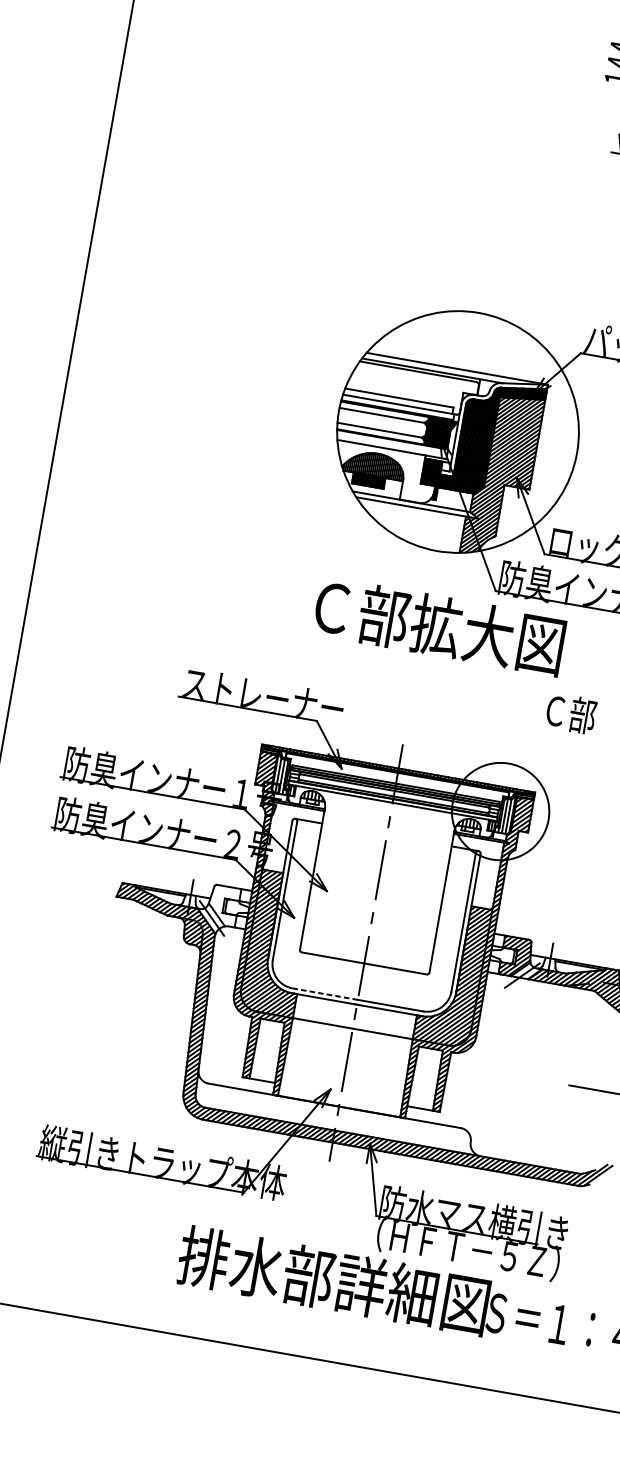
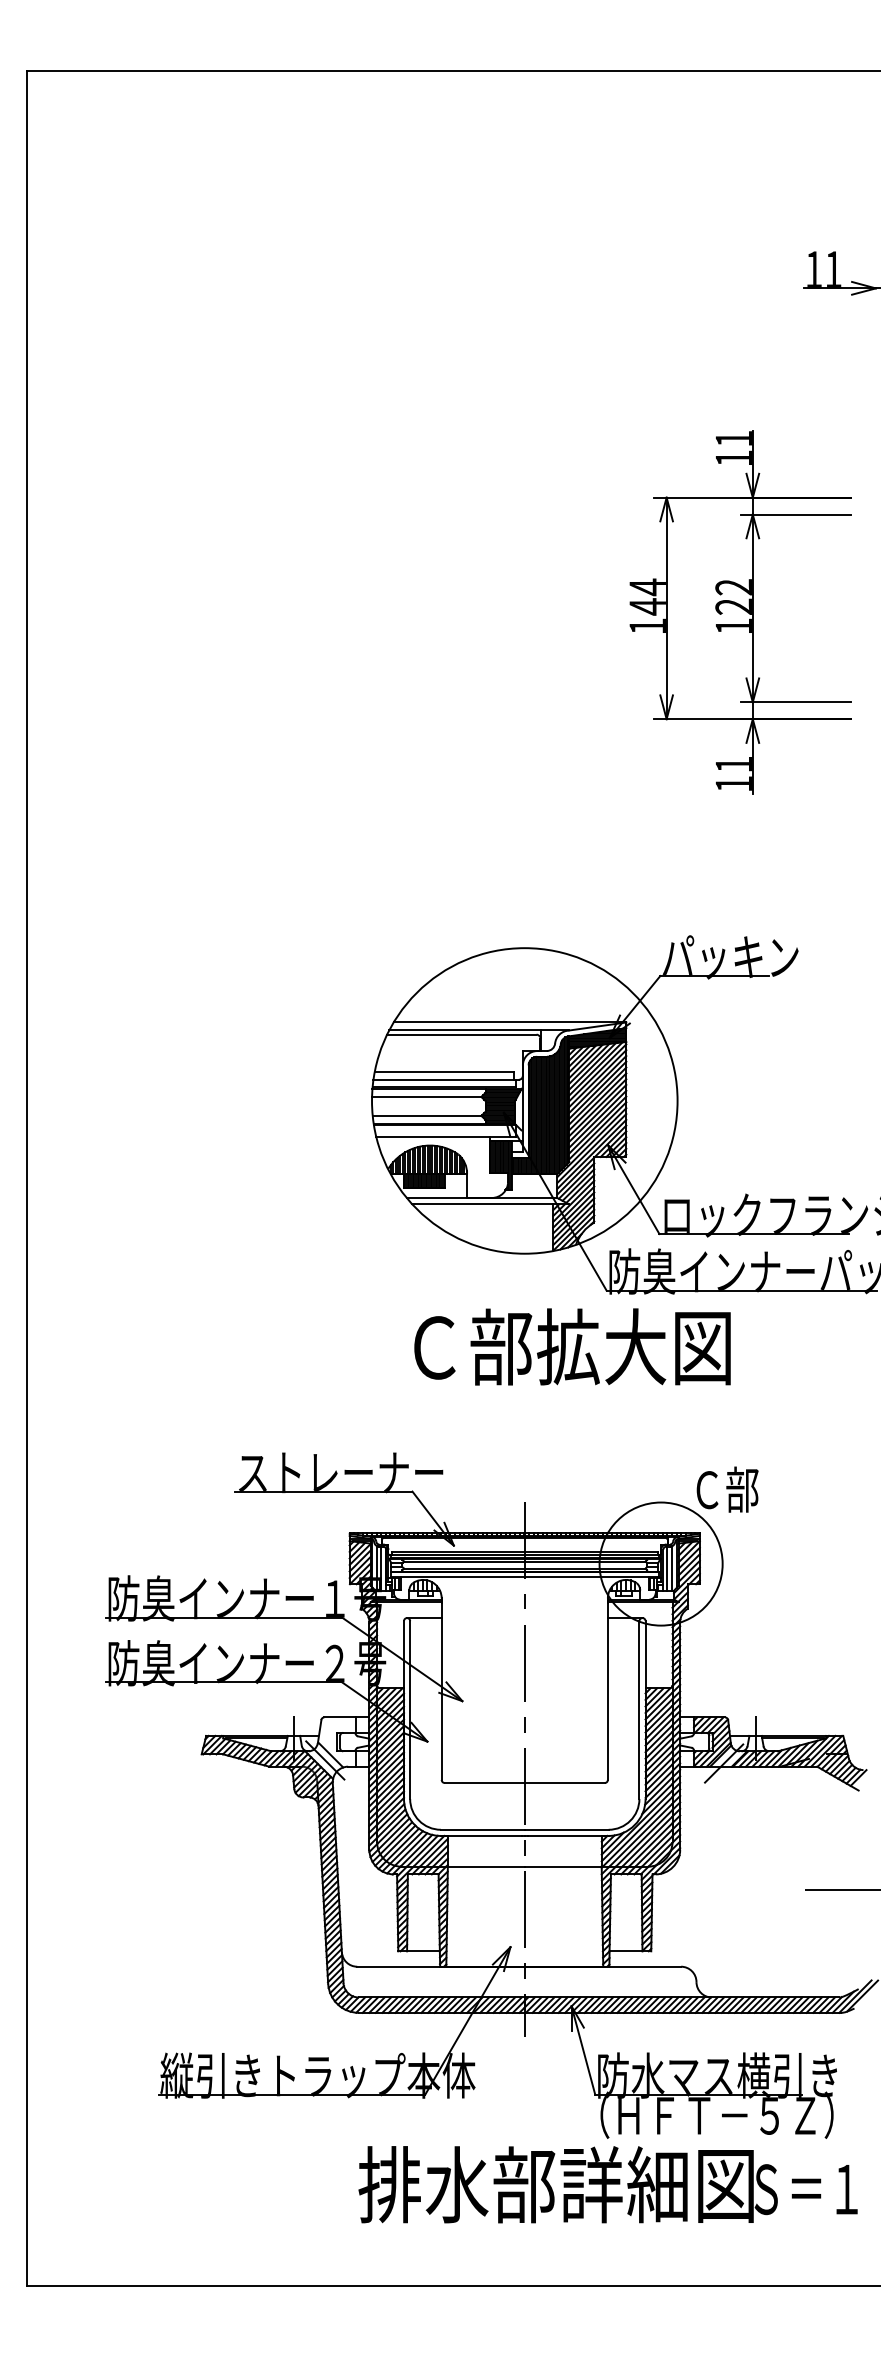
text: (439, 626) -> (572, 1346), moved
text: (571, 713) -> (727, 1489), moved
line: (324, 993) -> (482, 1829), dashed -> solid

